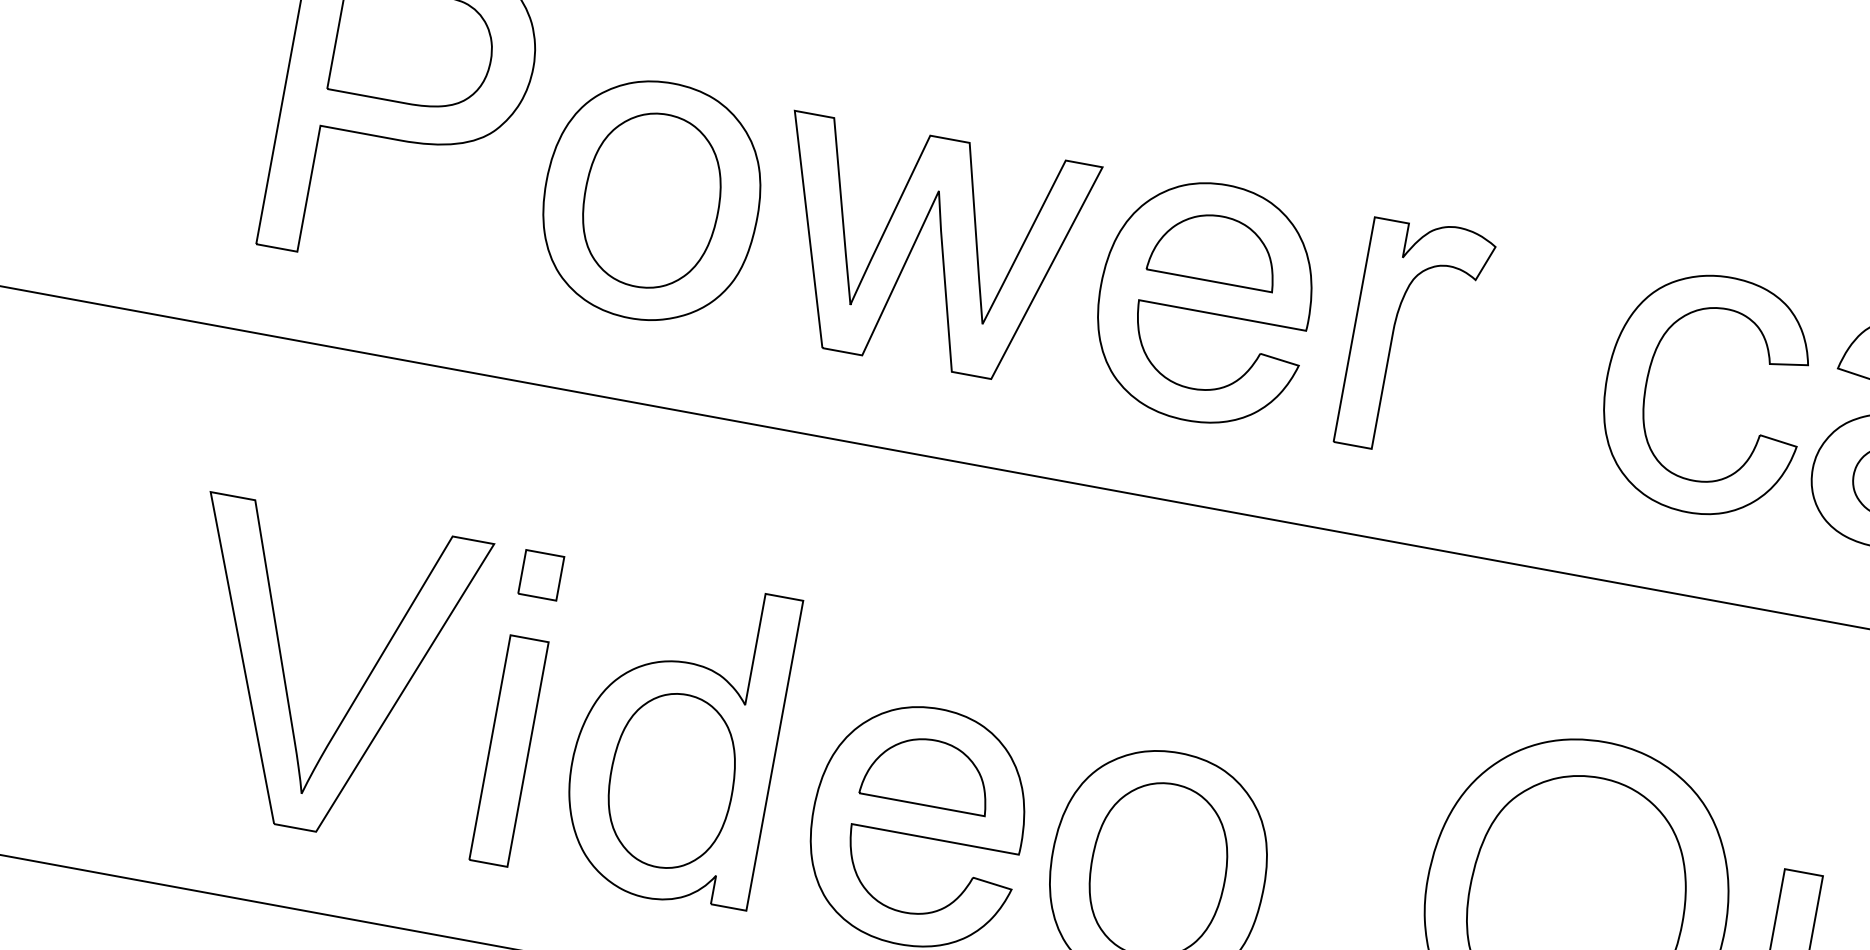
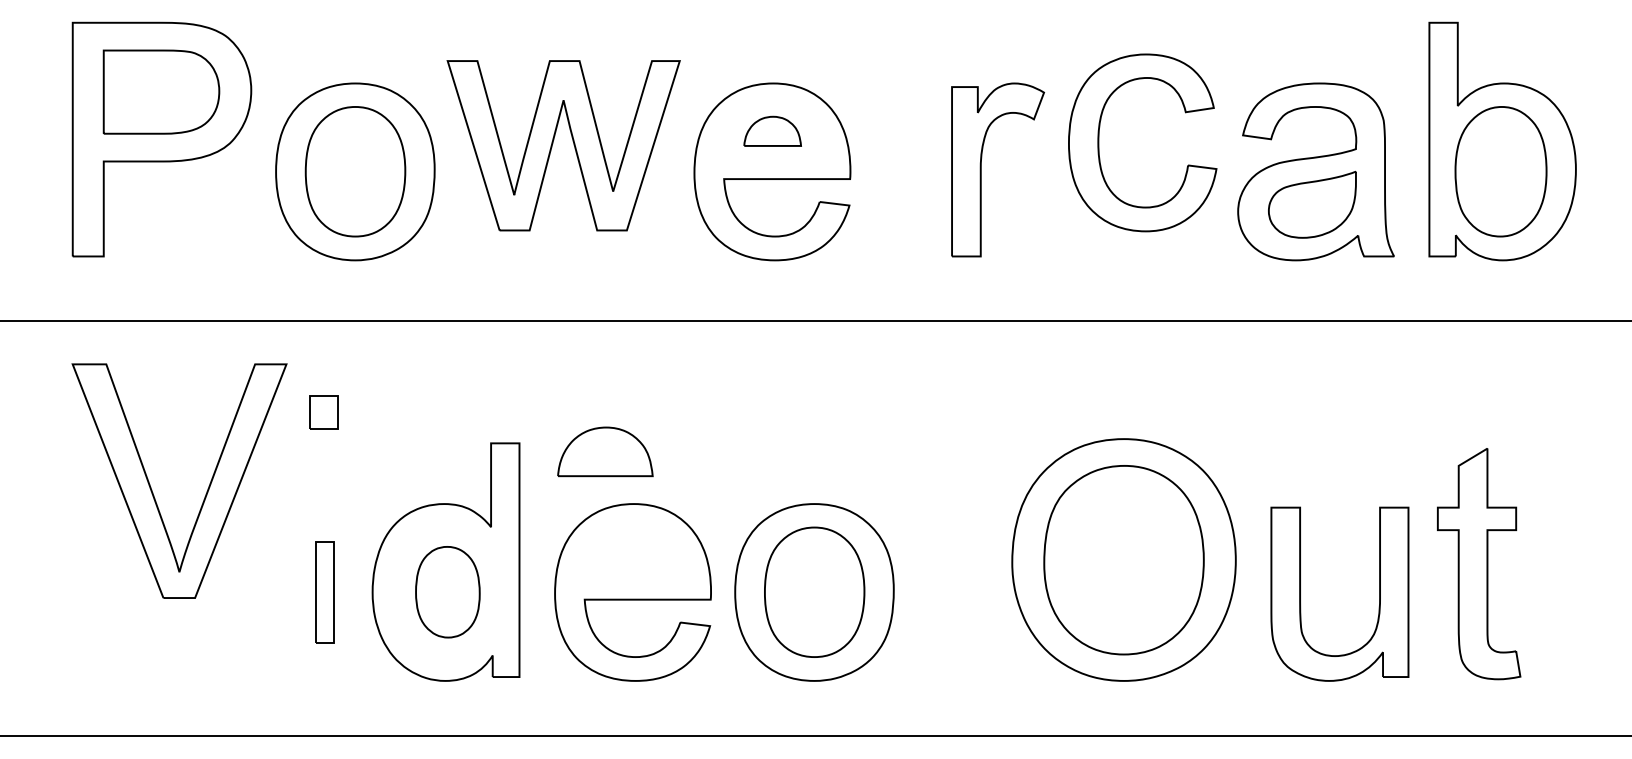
part: (940, 247) -> (572, 141), moved
part: (1214, 248) -> (772, 131), size x0.6
part: (1393, 333) -> (981, 169), moved
part: (1648, 383) -> (1099, 142), moved
part: (540, 574) -> (323, 412), moved
part: (286, 677) -> (152, 489), moved
part: (508, 751) -> (324, 592), size x0.6
part: (928, 772) -> (605, 451), moved
part: (671, 779) -> (447, 591), size x0.7

